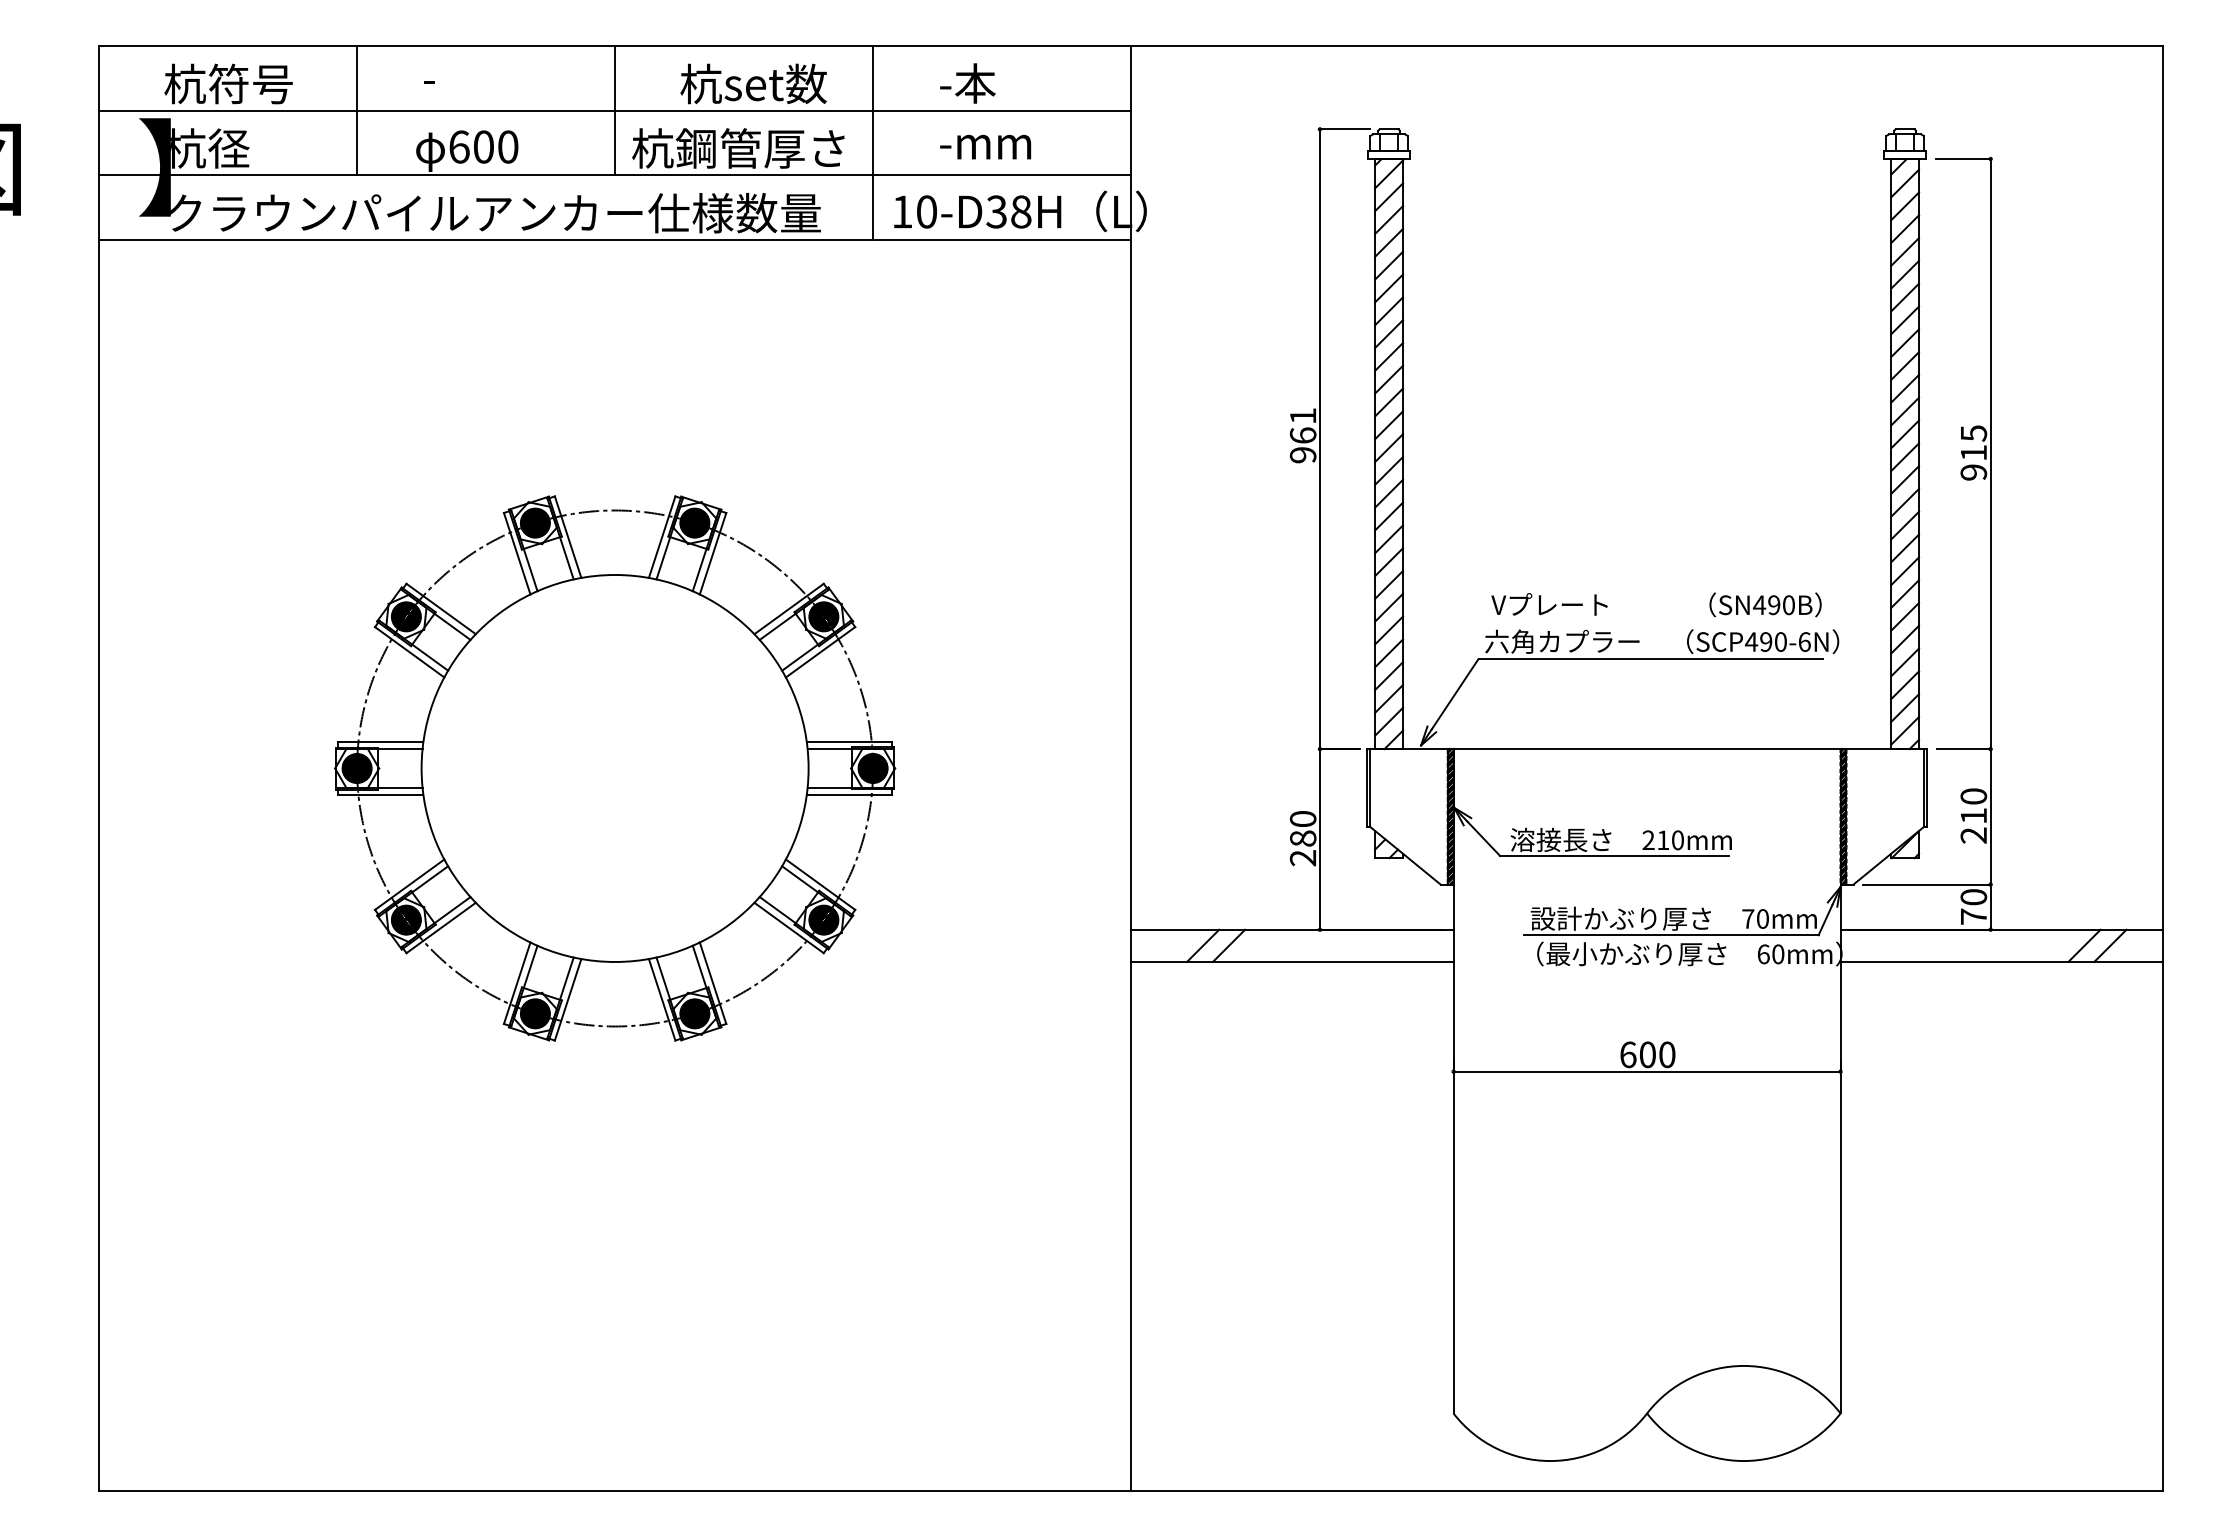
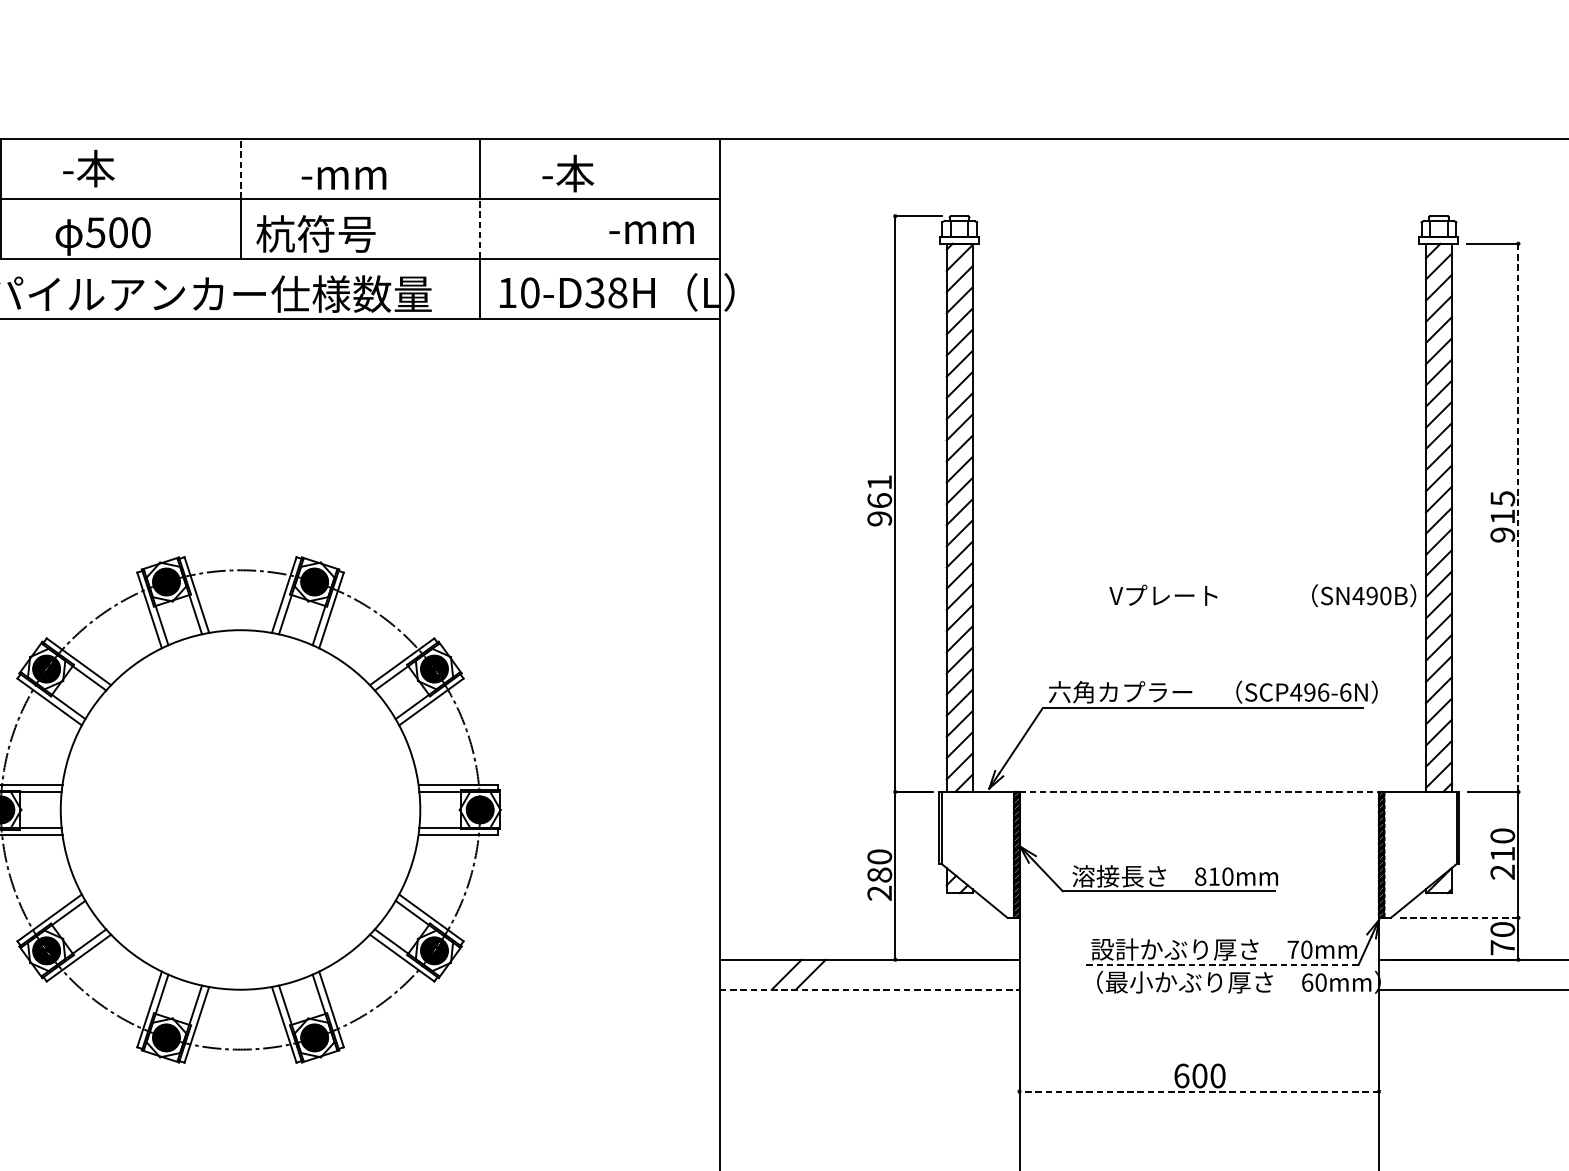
line: (615, 77) -> (240, 168), solid -> dashed
text: (451, 78) -> (88, 168), - -> -本
text: (753, 83) -> (369, 173), 杭set数 -> -mm
line: (873, 142) -> (480, 228), solid -> dashed
text: (458, 146) -> (95, 232), 600 -> 500
text: (985, 146) -> (651, 232), moved
text: (759, 148) -> (374, 233), 杭鋼管厚さ -> 杭符号
line: (1990, 453) -> (1518, 517), solid -> dashed
text: (1656, 604) -> (1262, 595), moved
text: (1781, 641) -> (1324, 691), SCP490-6N -> SCP496-6N
line: (1647, 749) -> (1199, 792), solid -> dashed
text: (1648, 840) -> (1200, 876), 210mm -> 810mm
line: (1926, 884) -> (1458, 917), solid -> dashed
line: (1670, 935) -> (1220, 965), solid -> dashed
line: (1292, 961) -> (869, 989), solid -> dashed
line: (1646, 1071) -> (1198, 1091), solid -> dashed

